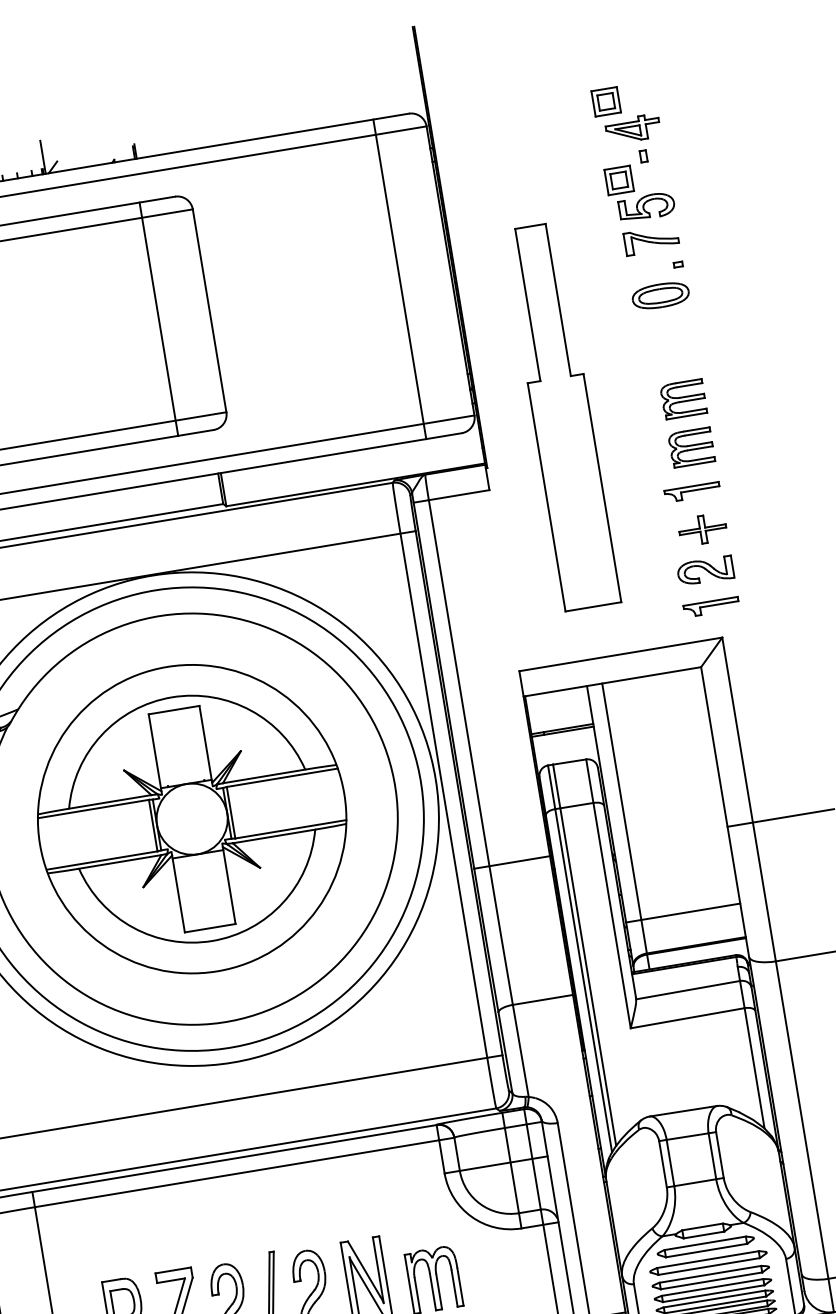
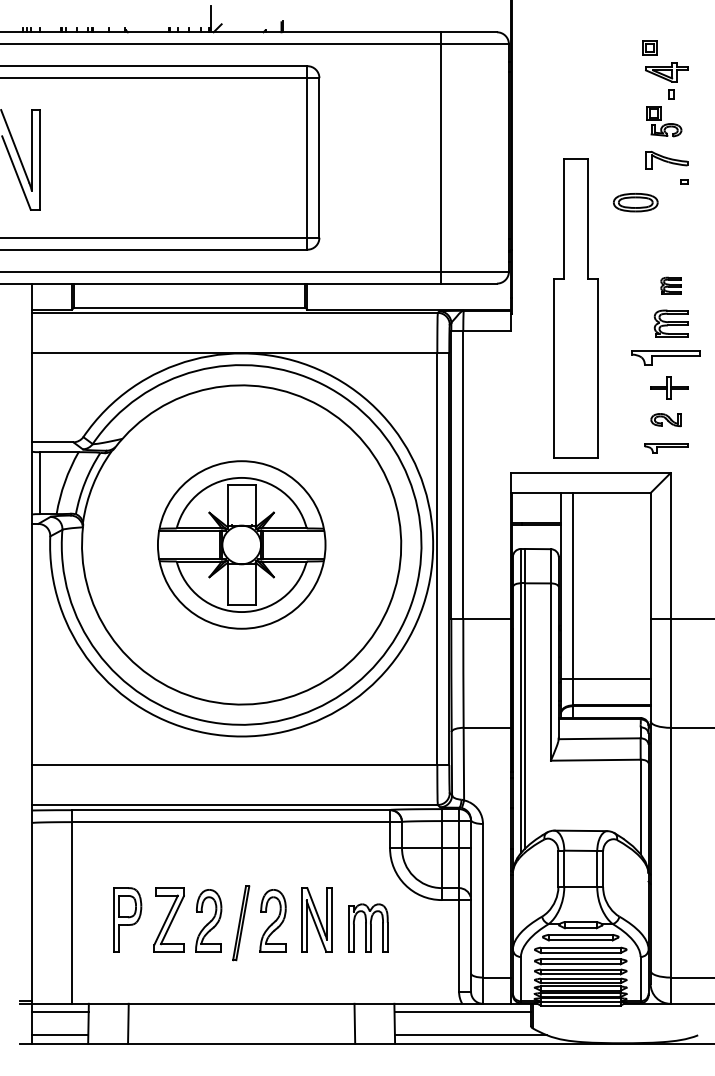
part: (605, 100) -> (649, 47), size x0.7
part: (640, 191) -> (664, 121), size x0.7
line: (400, 278) -> (441, 157), moved
part: (660, 295) -> (635, 202), moved
line: (158, 318) -> (306, 157), moved
part: (682, 399) -> (670, 285), size x0.6
part: (561, 416) -> (575, 308), moved
part: (693, 492) -> (666, 358), size x1.6
part: (705, 570) -> (666, 419), size x0.7
part: (191, 818) -> (241, 544), size x0.7

